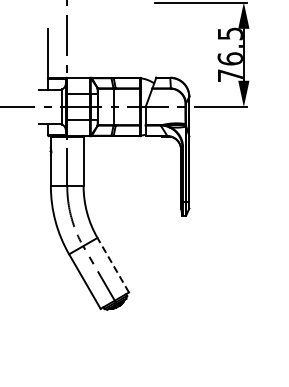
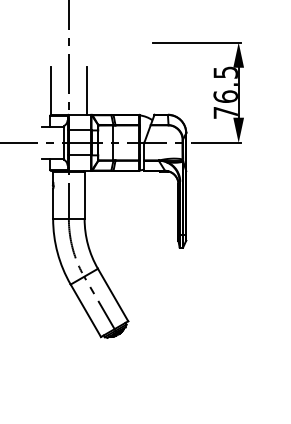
line: (86, 52) -> (87, 90), added
line: (112, 264) -> (112, 294), dashed -> solid

